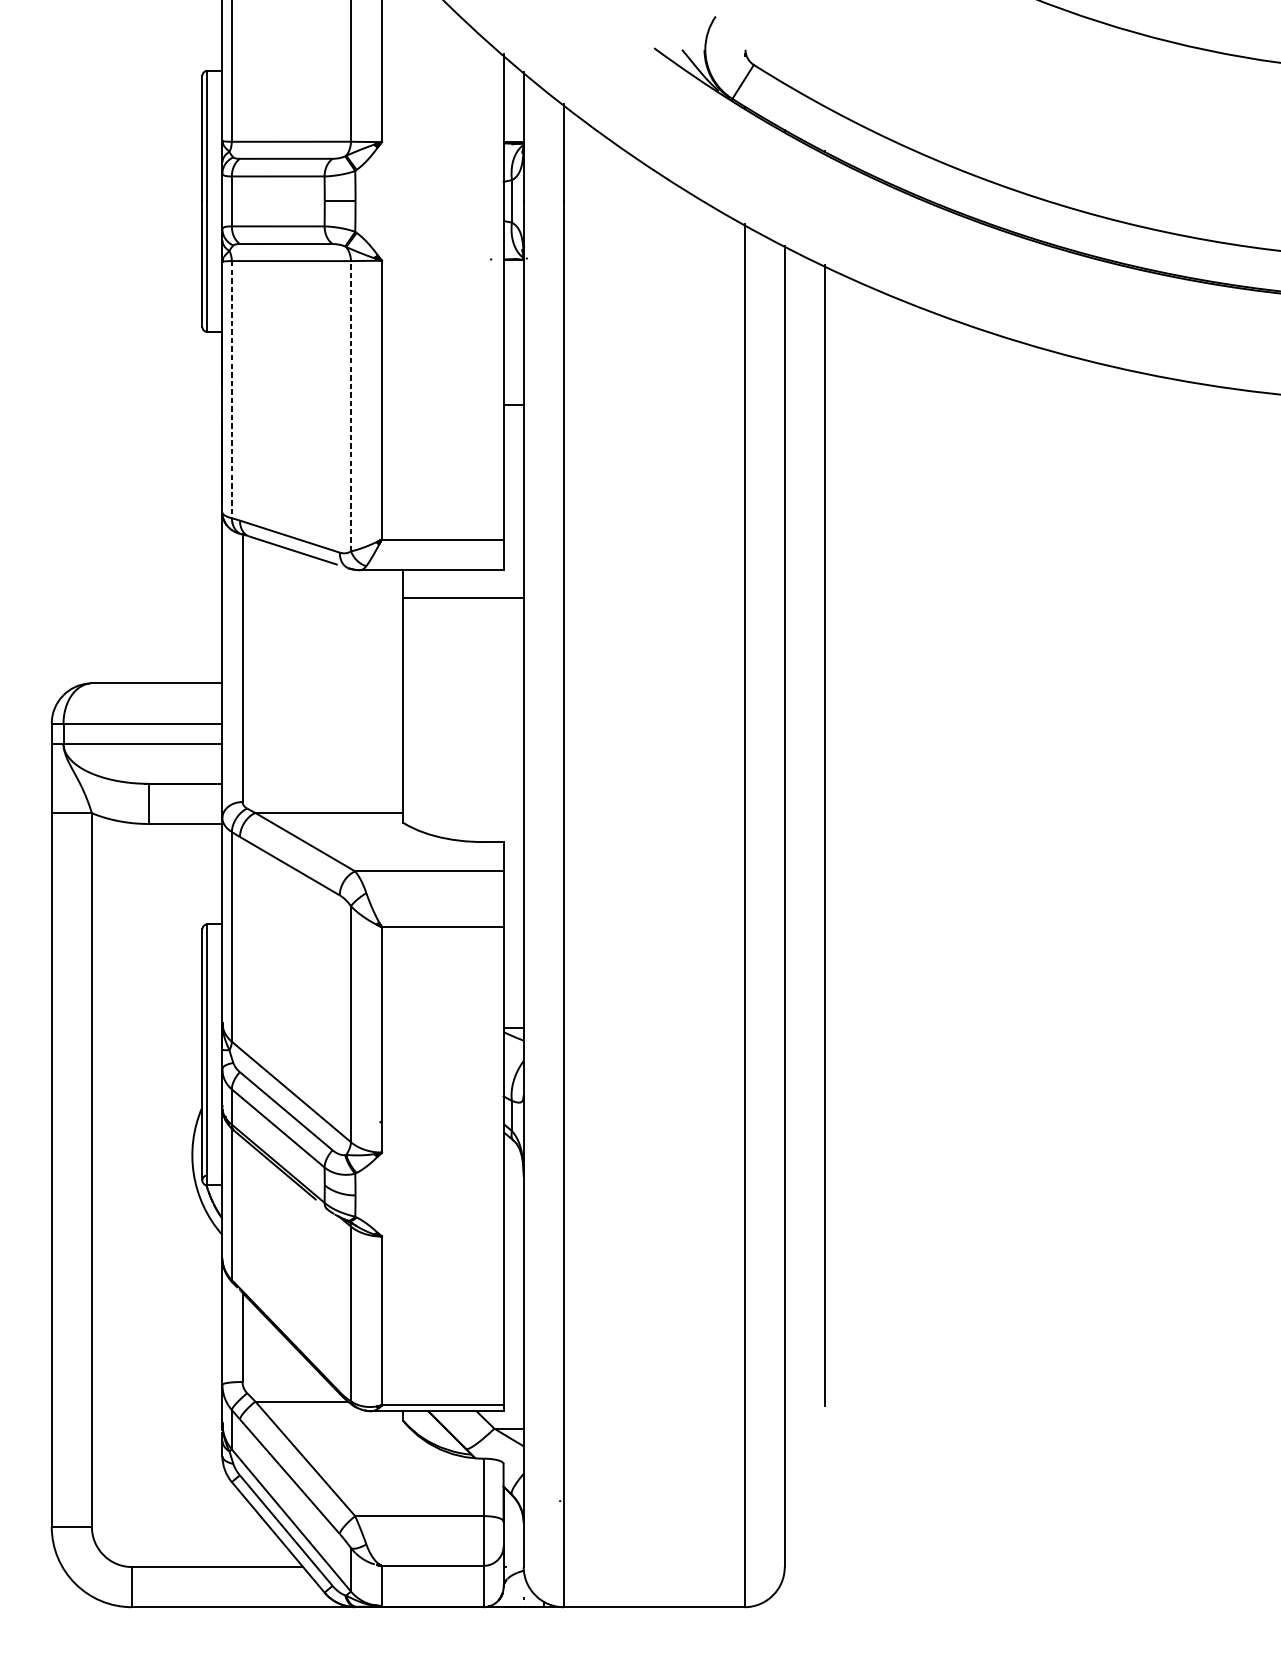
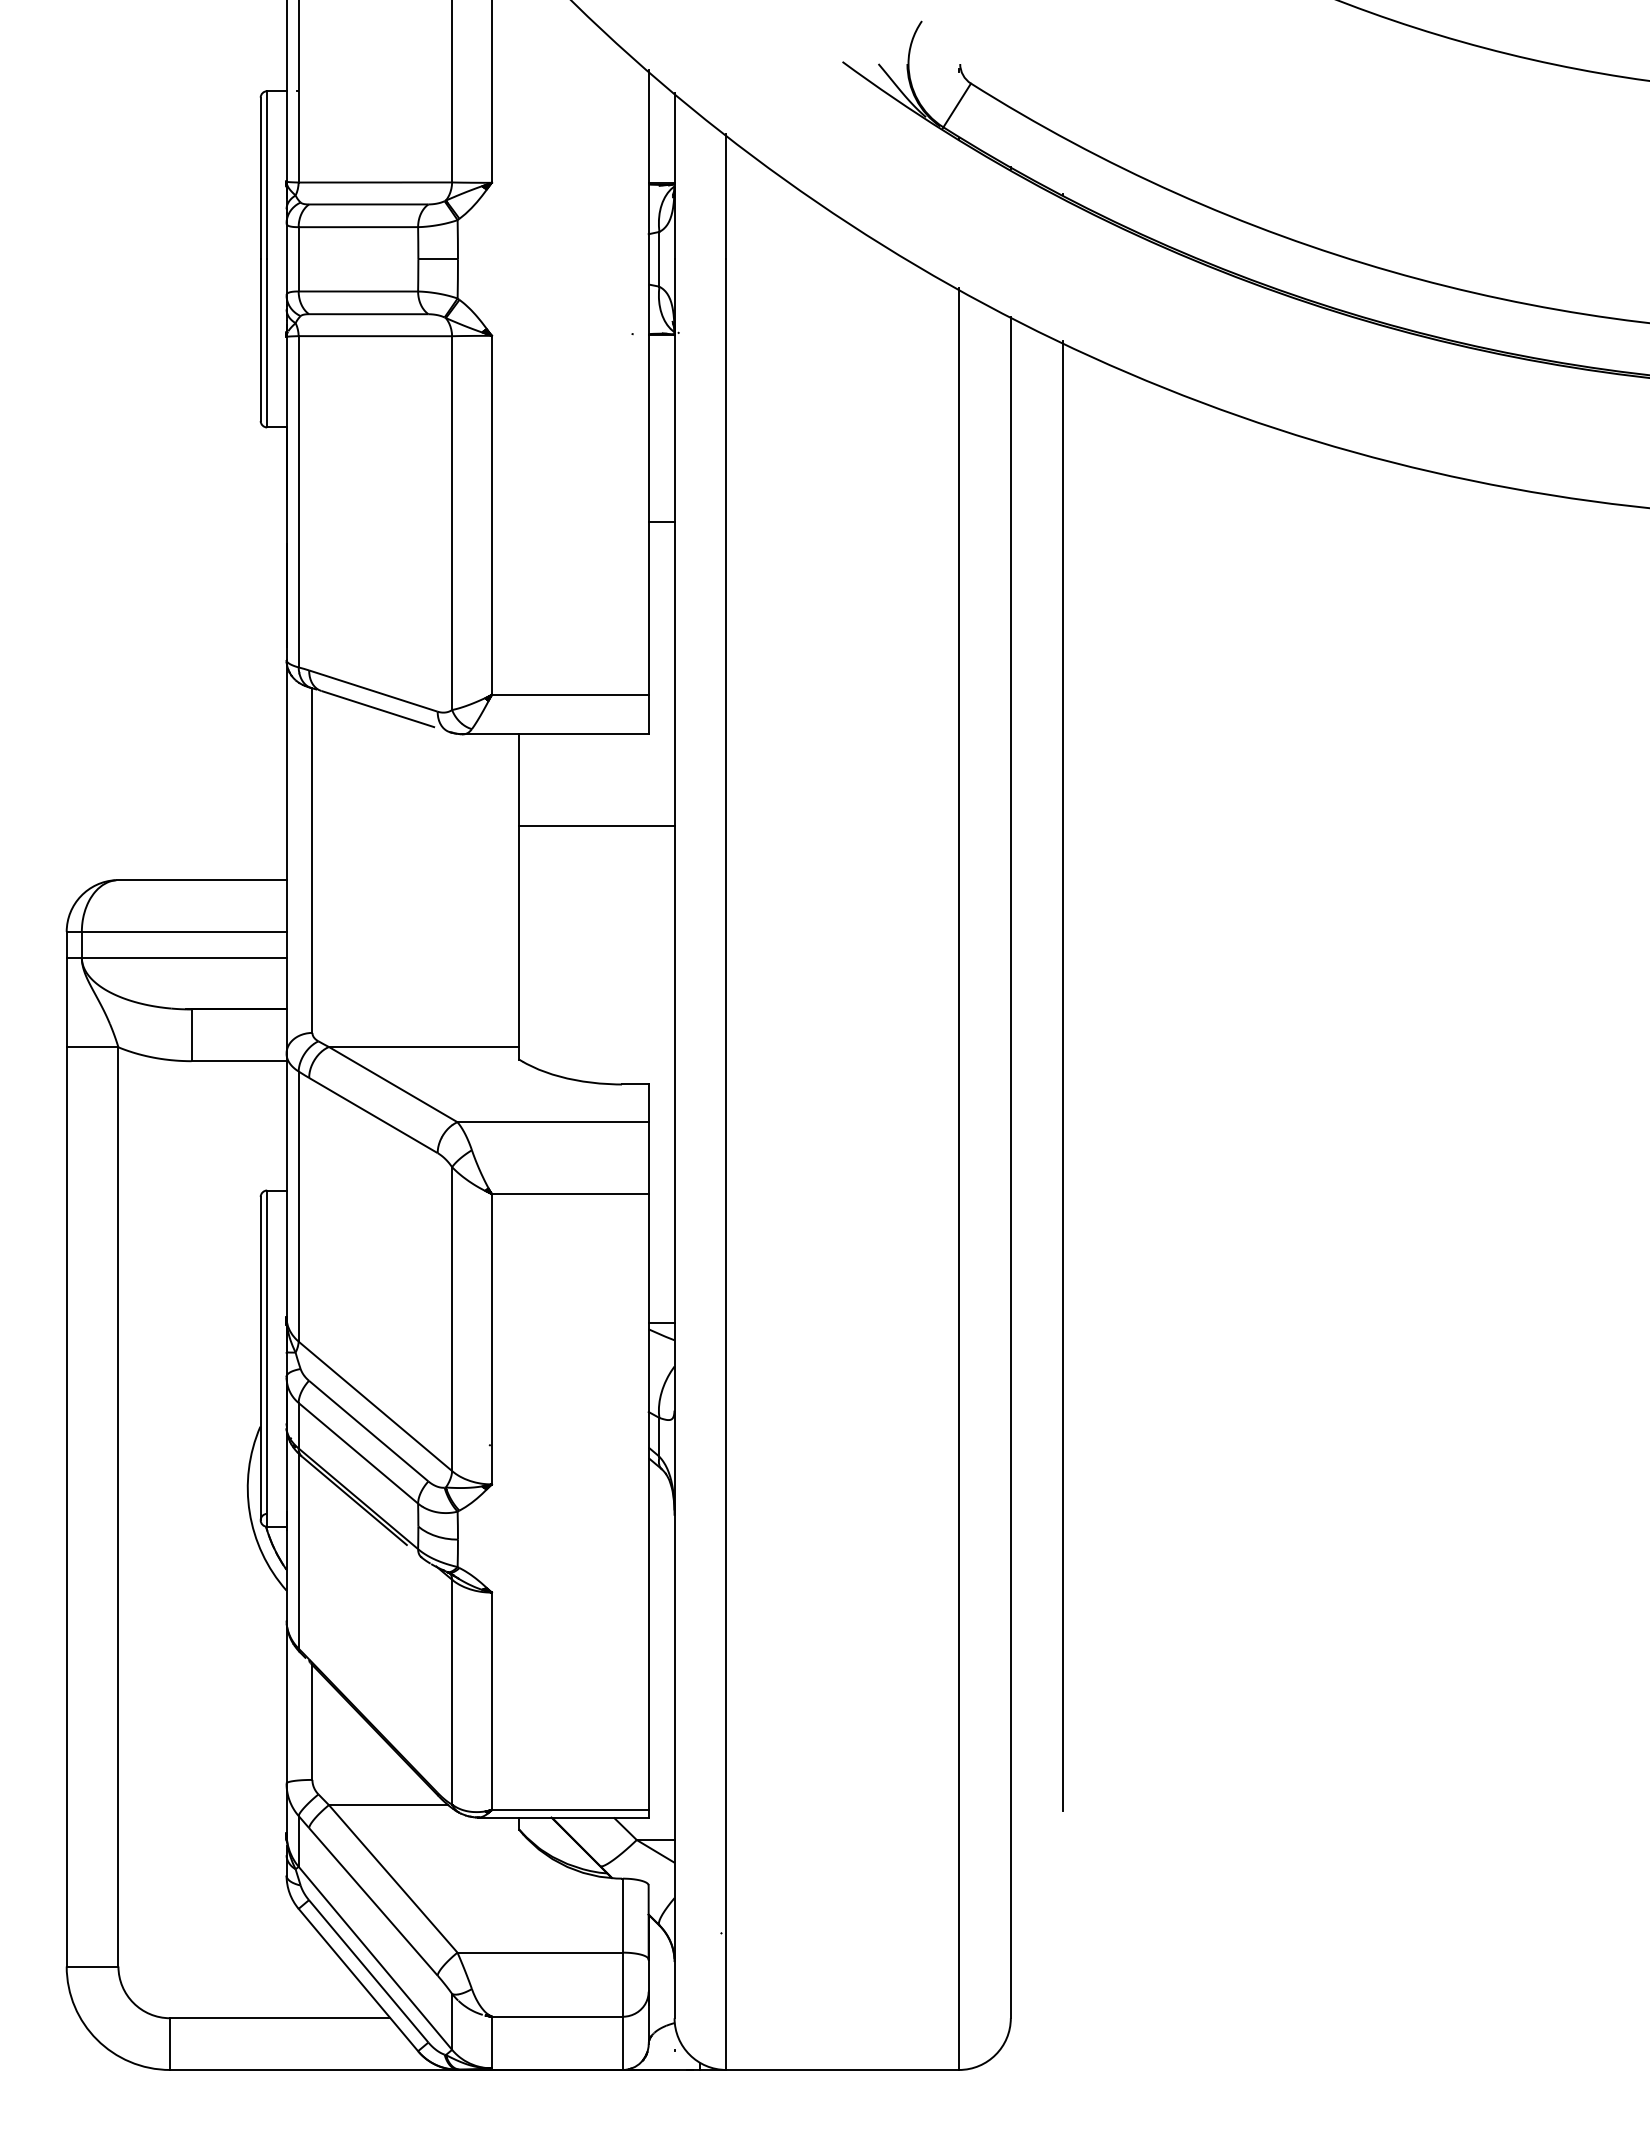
line: (231, 389) -> (298, 501), dashed -> solid
line: (351, 406) -> (452, 523), dashed -> solid
line: (463, 597) -> (596, 825), moved

